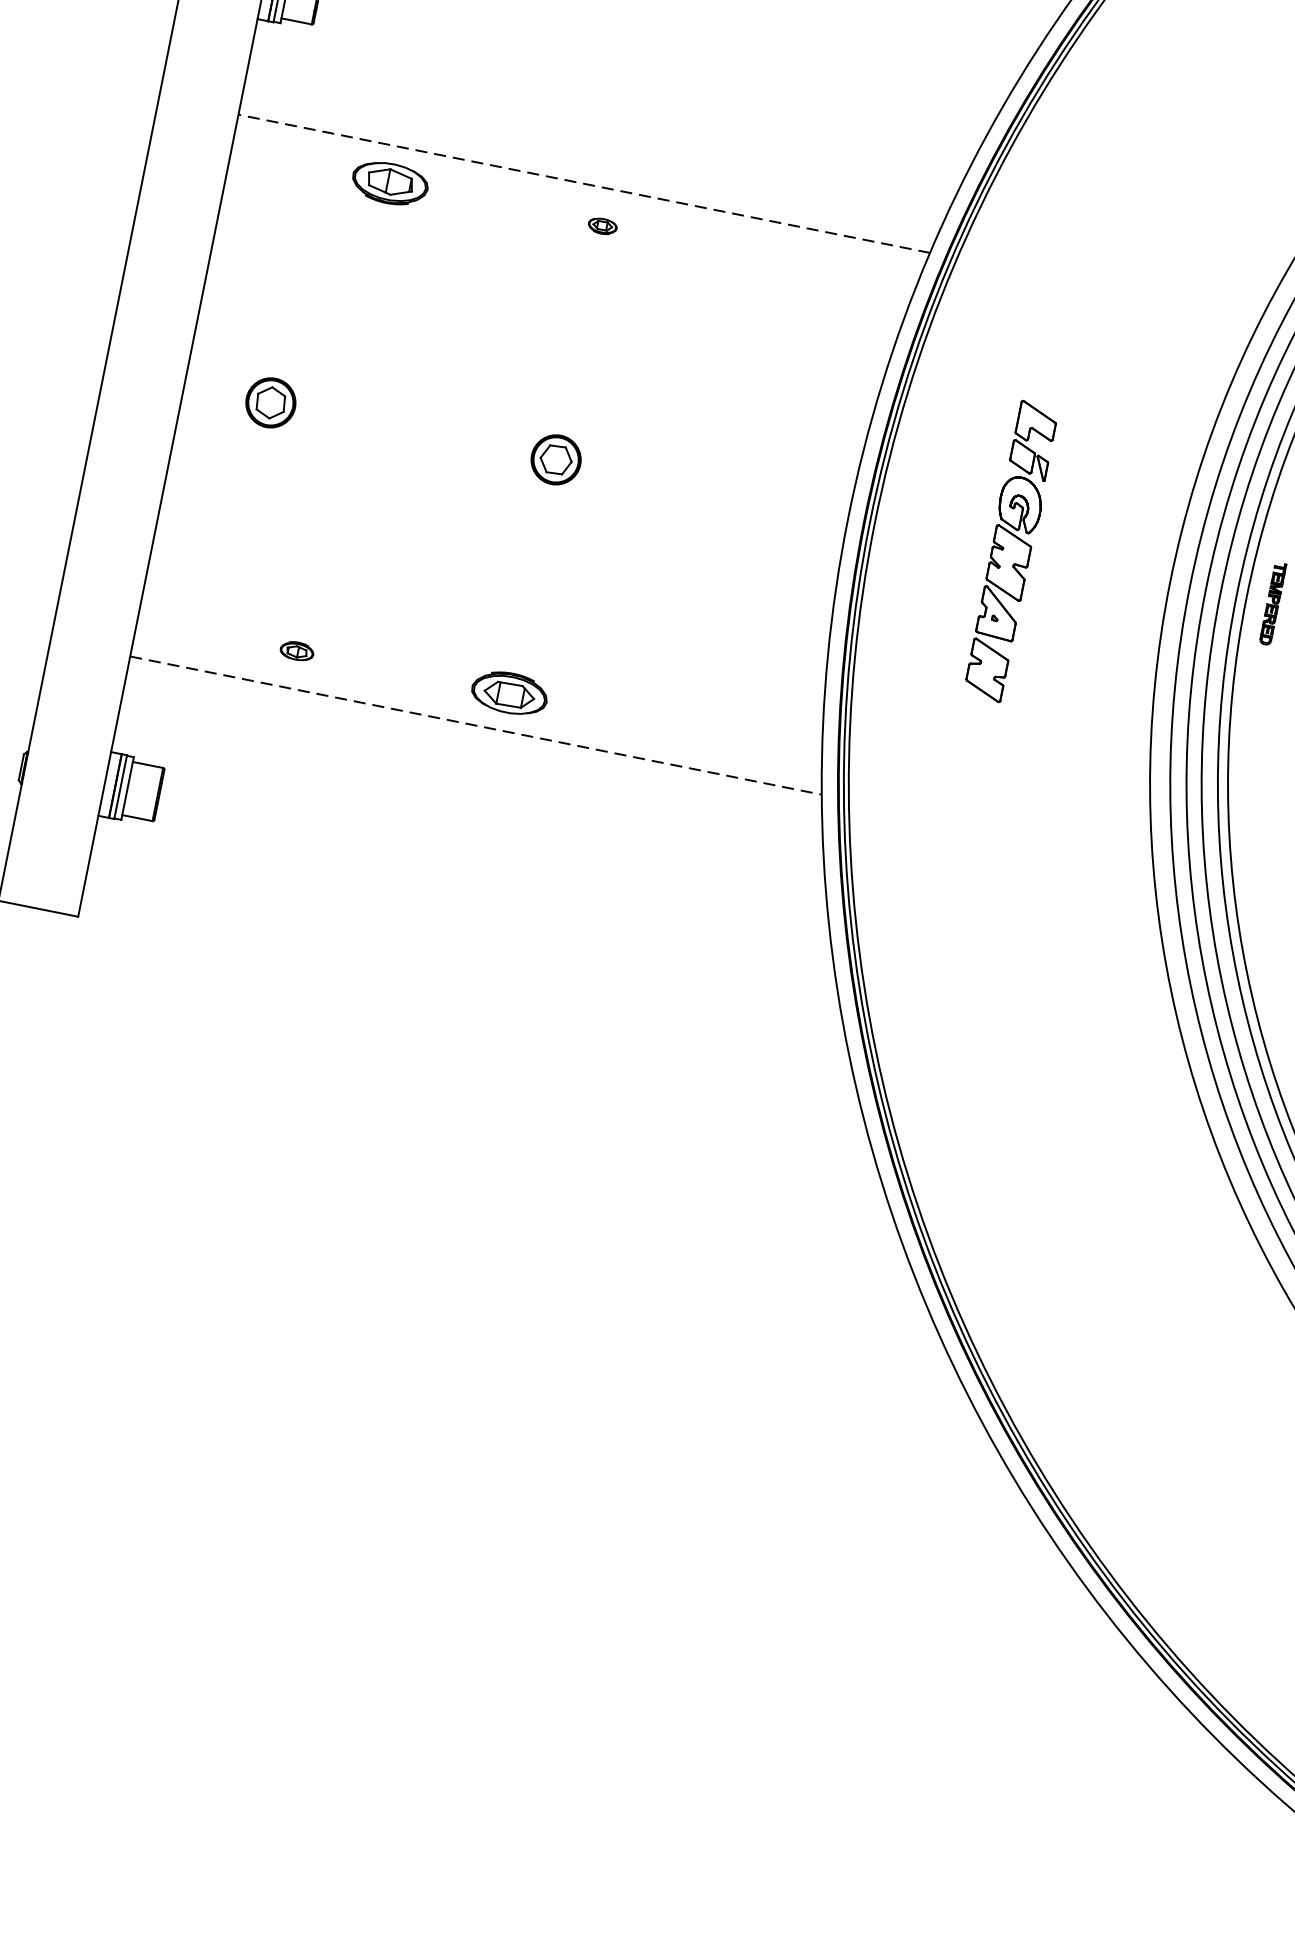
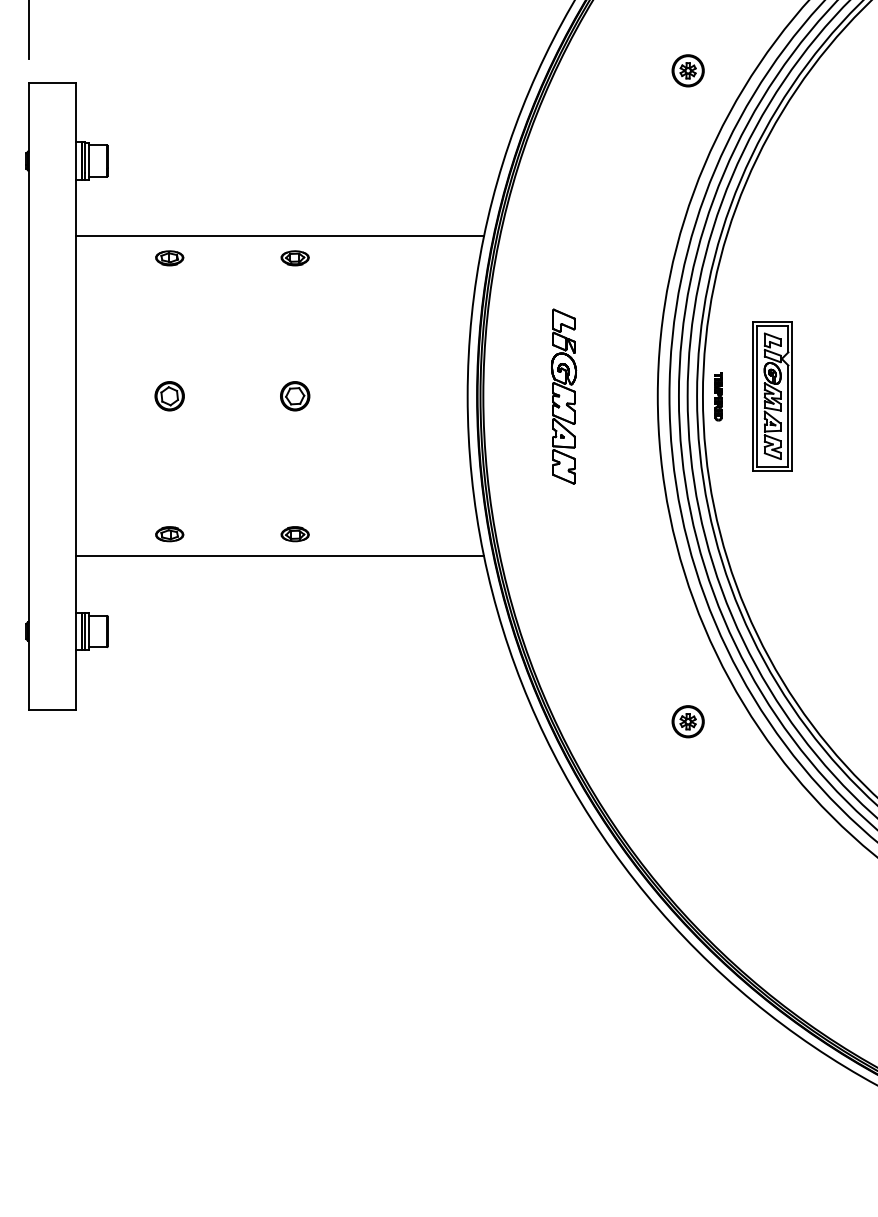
part: (389, 184) -> (169, 258), size x0.62
line: (583, 184) -> (279, 236), dashed -> solid
part: (601, 226) -> (294, 258), size x1.67
part: (270, 403) -> (169, 396), moved
part: (296, 651) -> (169, 534), size x1.43
part: (508, 693) -> (294, 534), size x0.62
line: (477, 726) -> (280, 556), dashed -> solid
part: (1110, 1143) -> (687, 721), added

